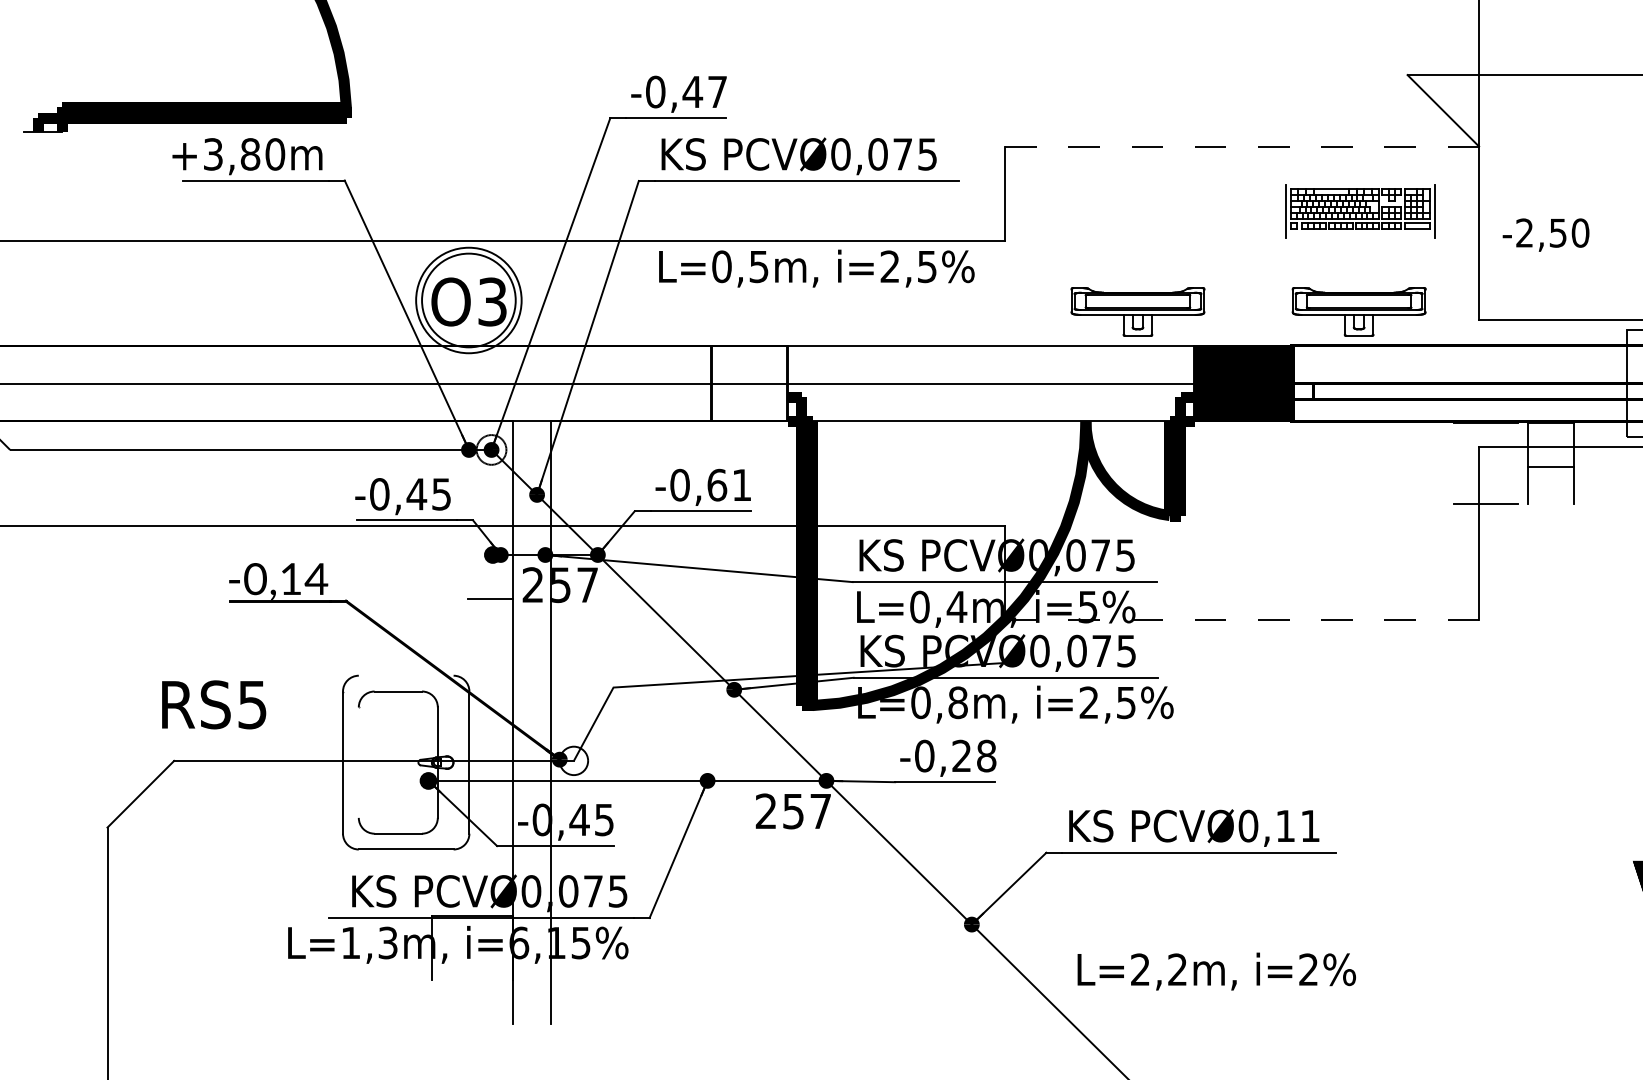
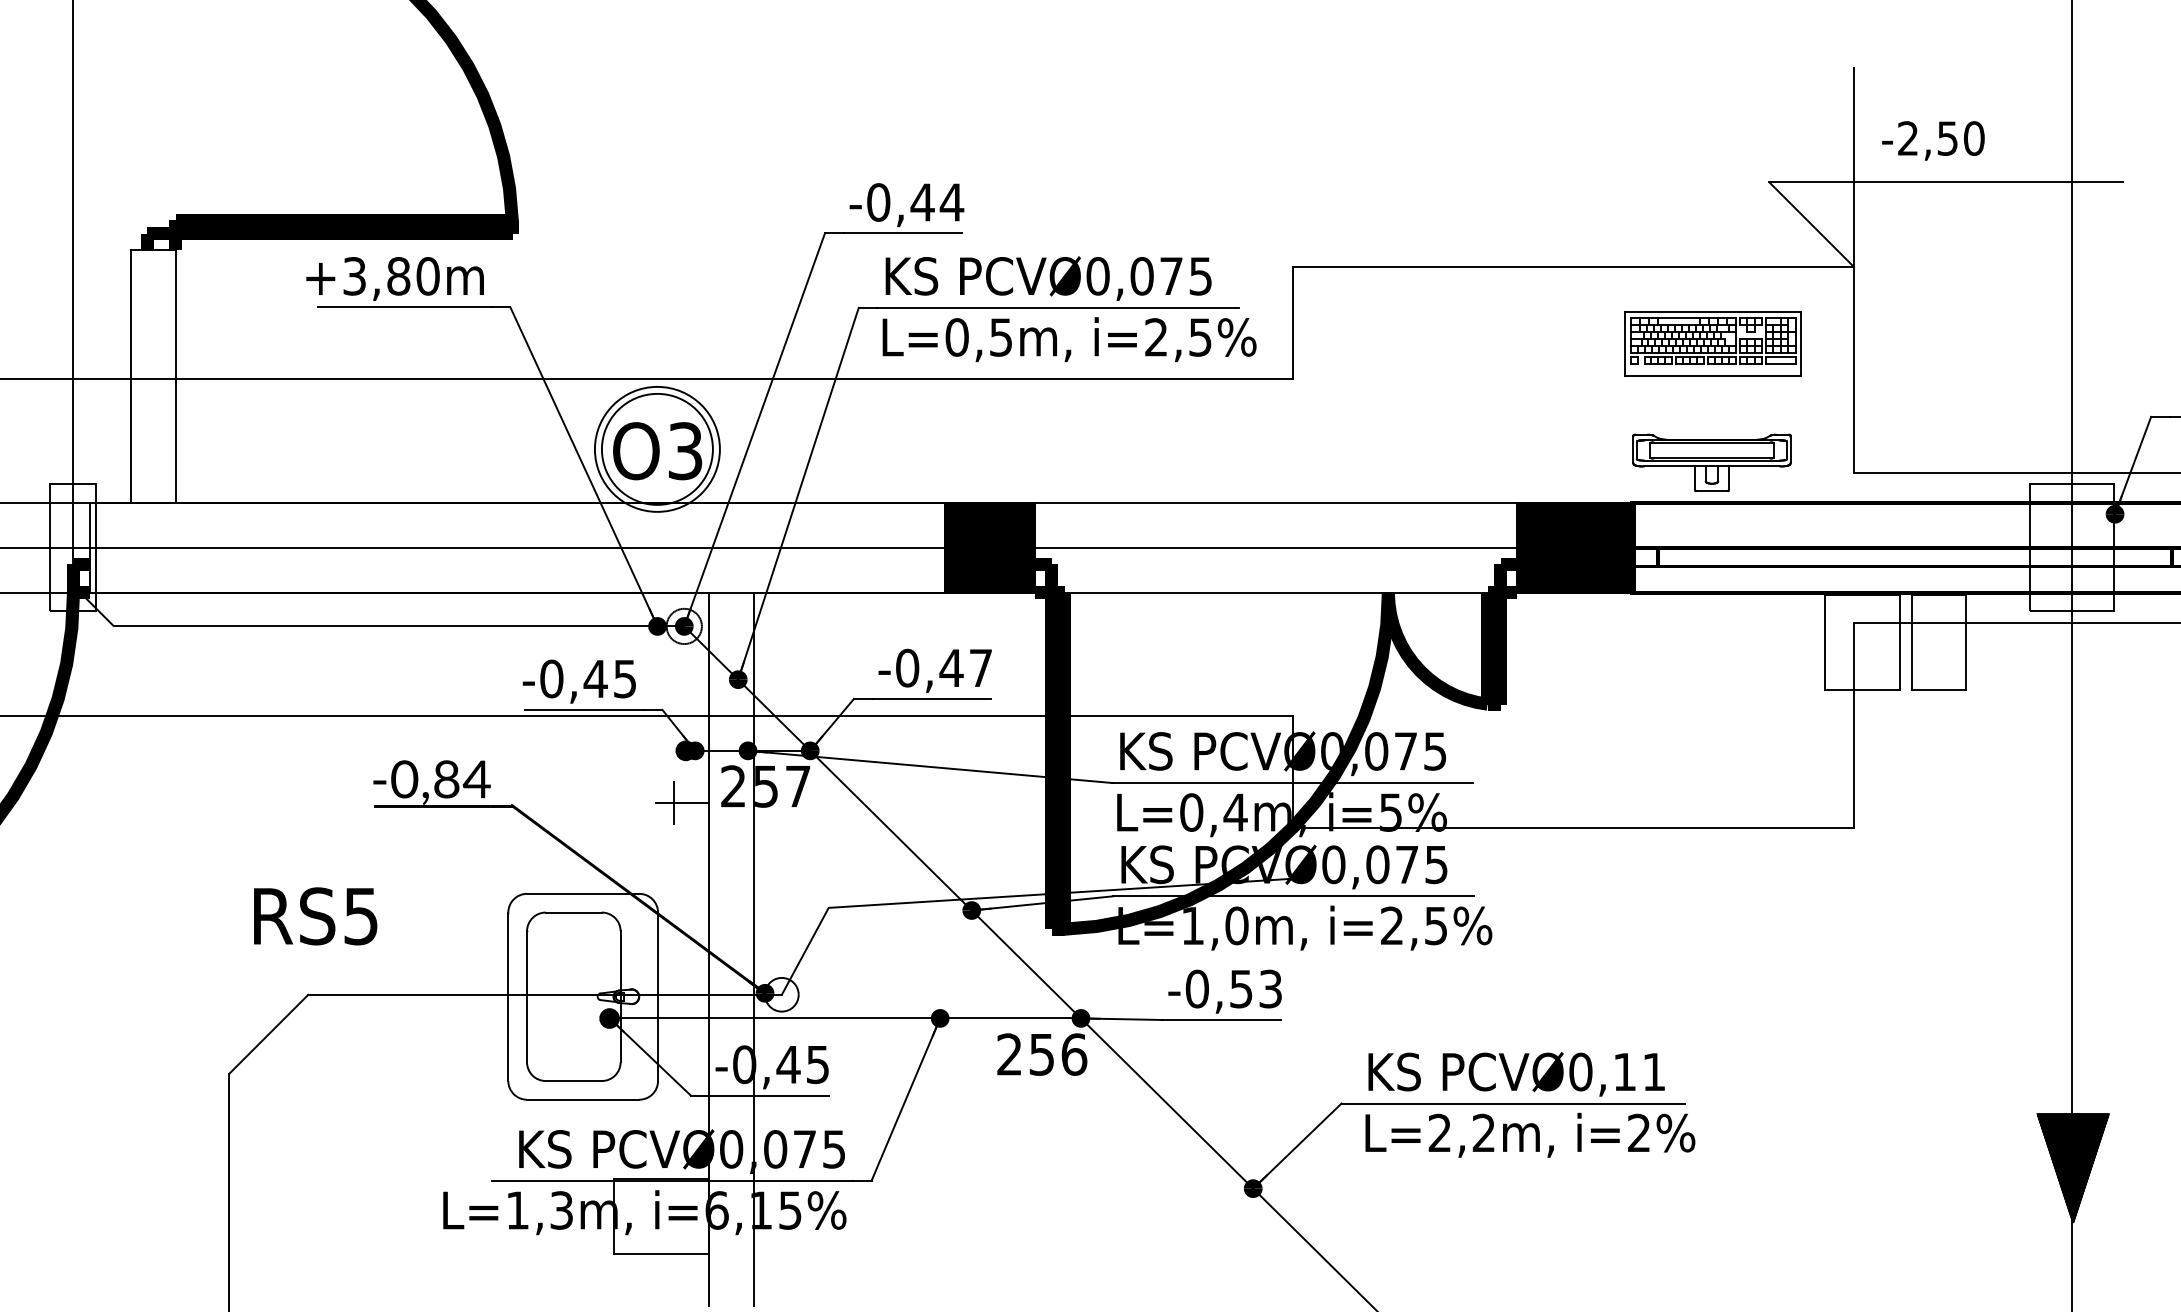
text: (717, 92) -> (951, 202), -0,47 -> -0,44
line: (1242, 146) -> (1573, 267), dashed -> solid
line: (1360, 184) -> (1713, 312), added
text: (1546, 234) -> (1933, 140), moved
line: (24, 238) -> (130, 376), added
line: (62, 238) -> (175, 376), added
line: (1360, 238) -> (1713, 375), added
text: (816, 268) -> (1069, 339), moved
part: (1137, 311) -> (1449, 462), removed
fill: (749, 383) -> (989, 547), added
line: (1454, 463) -> (1824, 642), added
line: (1517, 463) -> (1899, 642), added
line: (1550, 467) -> (1938, 690), moved
text: (728, 484) -> (965, 667), -0,61 -> -0,47
text: (290, 579) -> (446, 779), -0,14 -> -0,84
line: (482, 598) -> (673, 802), added
line: (1242, 620) -> (1573, 828), dashed -> solid
line: (406, 675) -> (583, 893), added
text: (939, 702) -> (1214, 925), L=0,8m, -> L=1,0m,
text: (213, 704) -> (315, 916), moved
text: (974, 755) -> (1256, 988), -0,28 -> -0,53
line: (359, 762) -> (527, 996), added
text: (820, 811) -> (1074, 1054), 257 -> 256
text: (1216, 970) -> (1530, 1134), moved
line: (472, 980) -> (661, 1254), added

